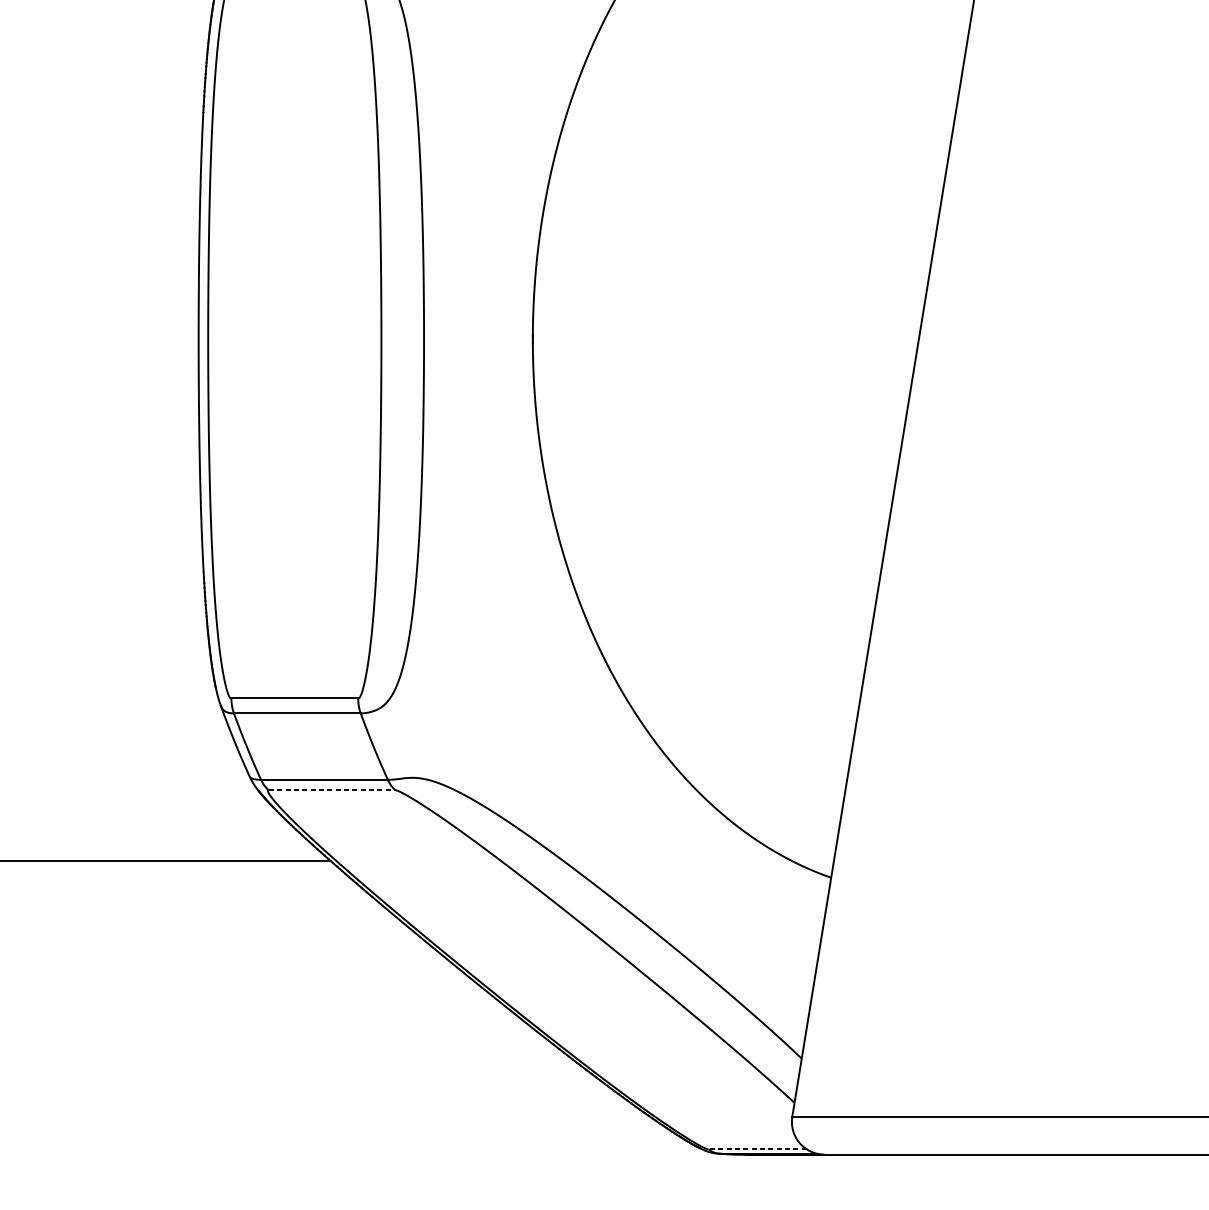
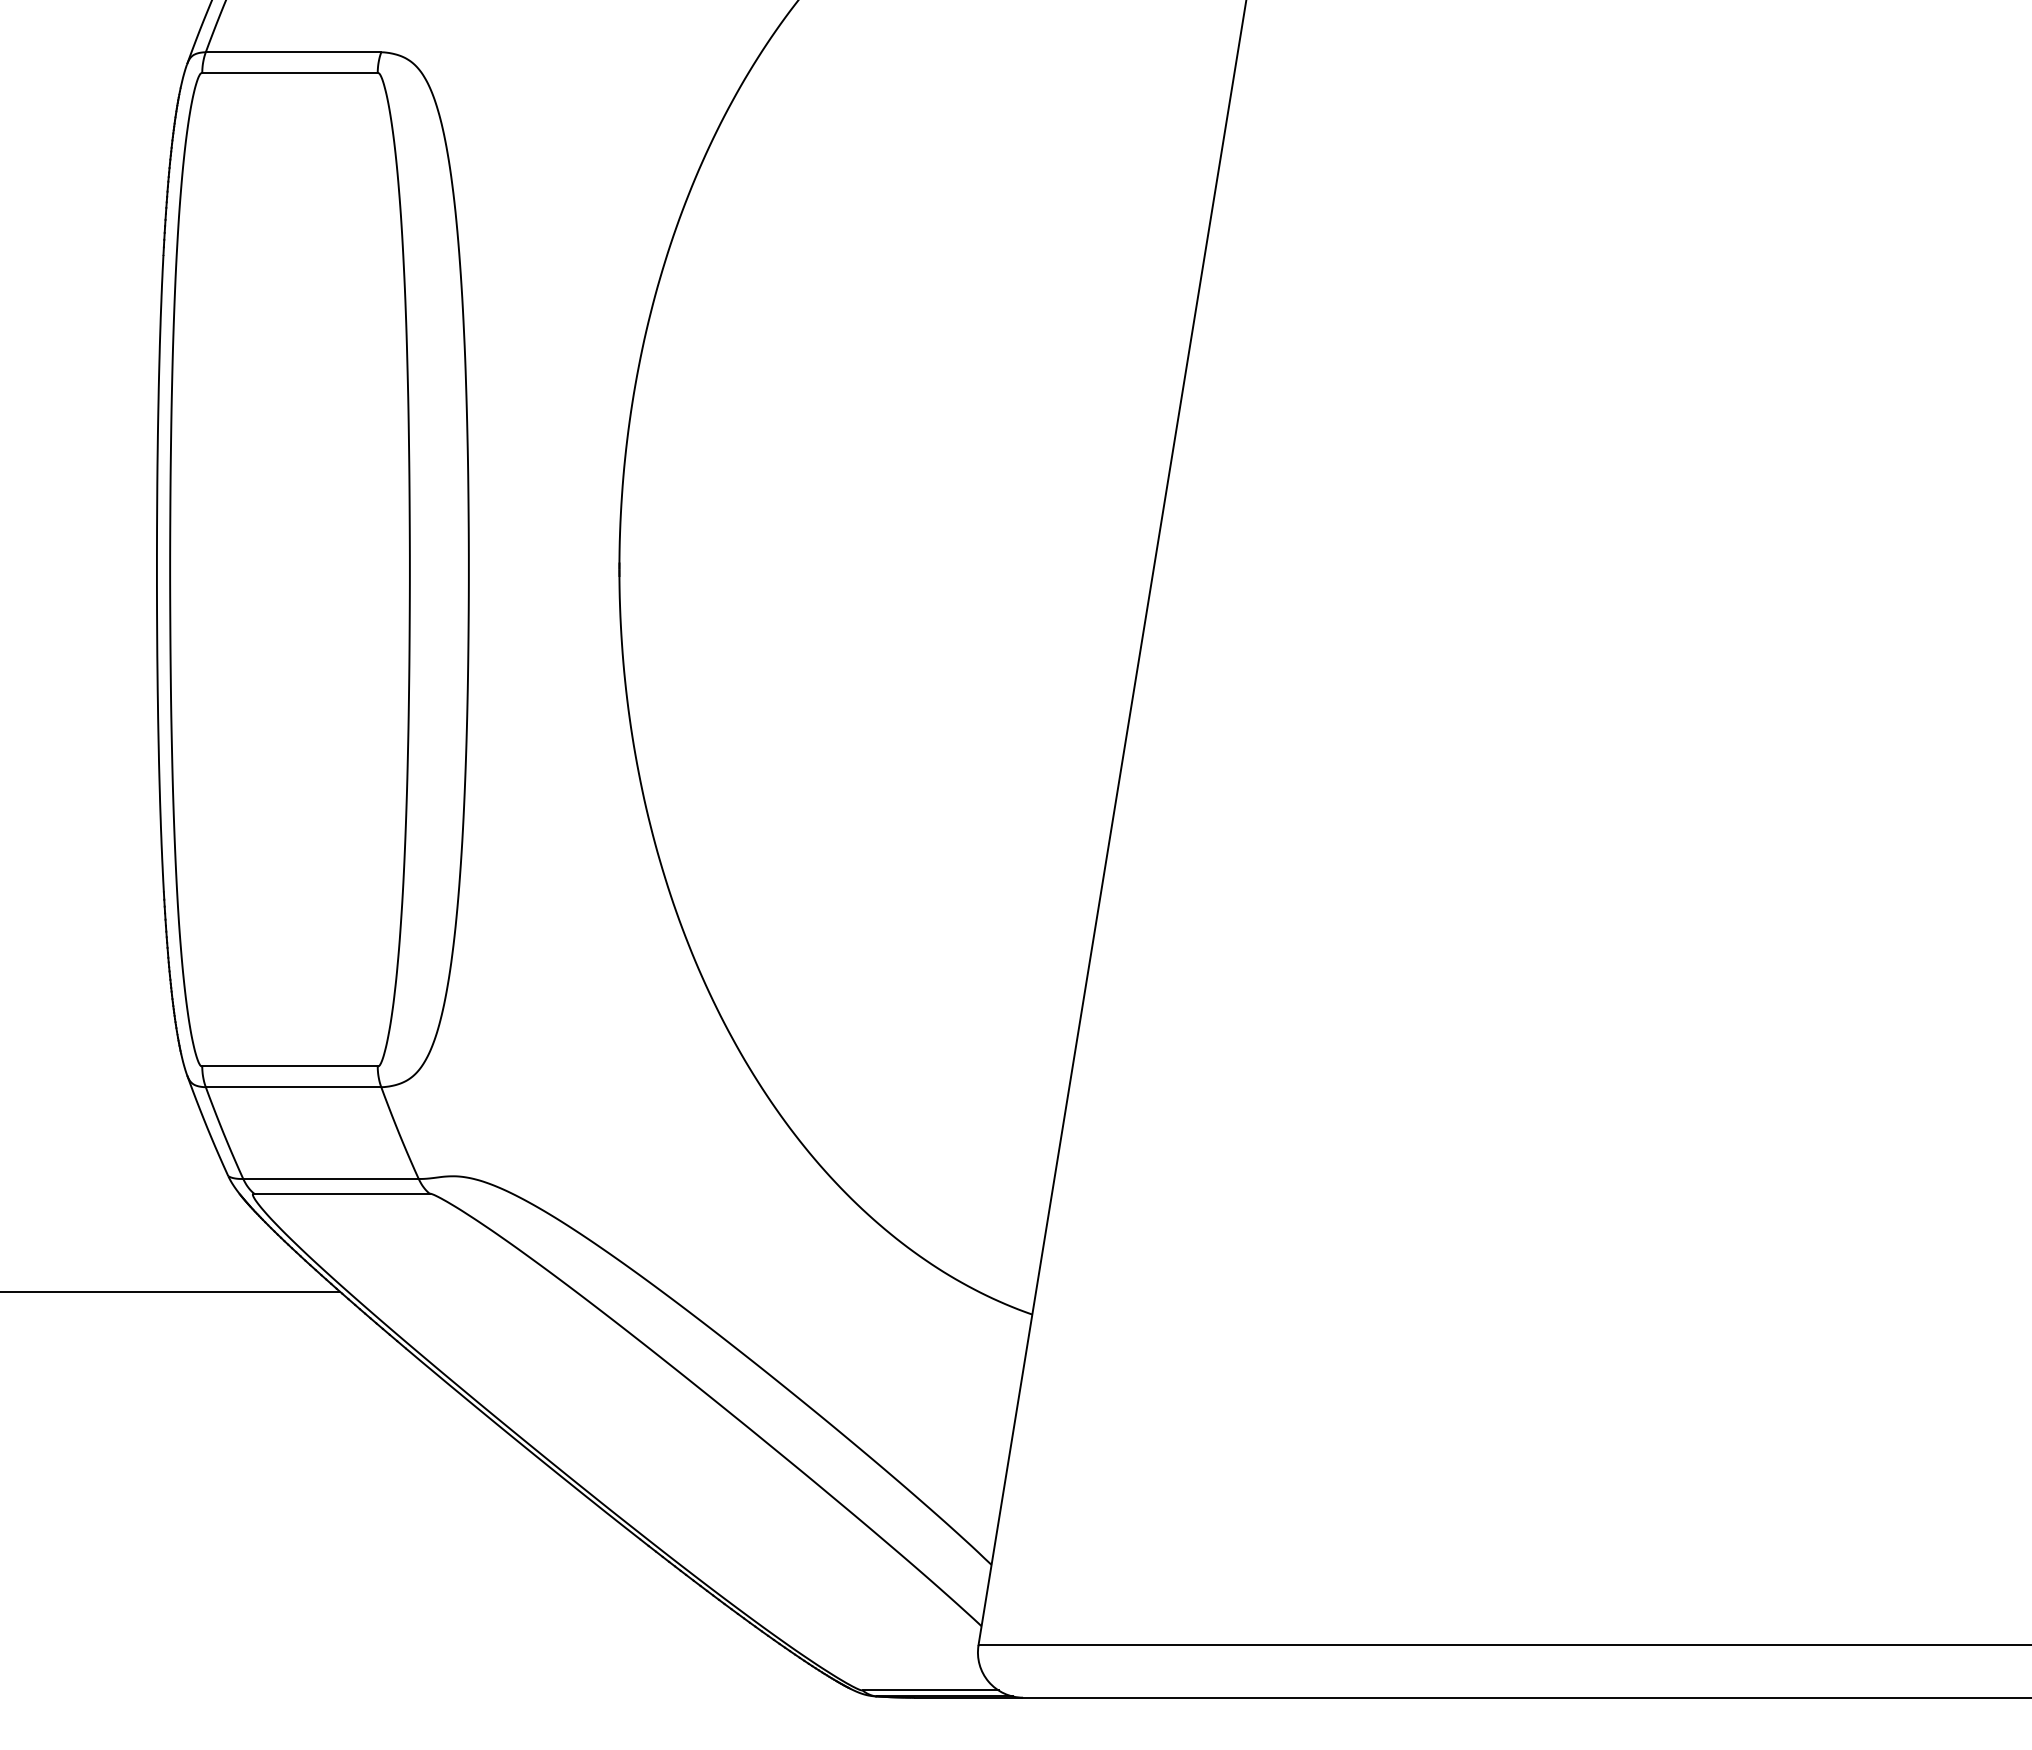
line: (332, 790) -> (341, 1193), dashed -> solid
line: (757, 1149) -> (930, 1690), dashed -> solid

